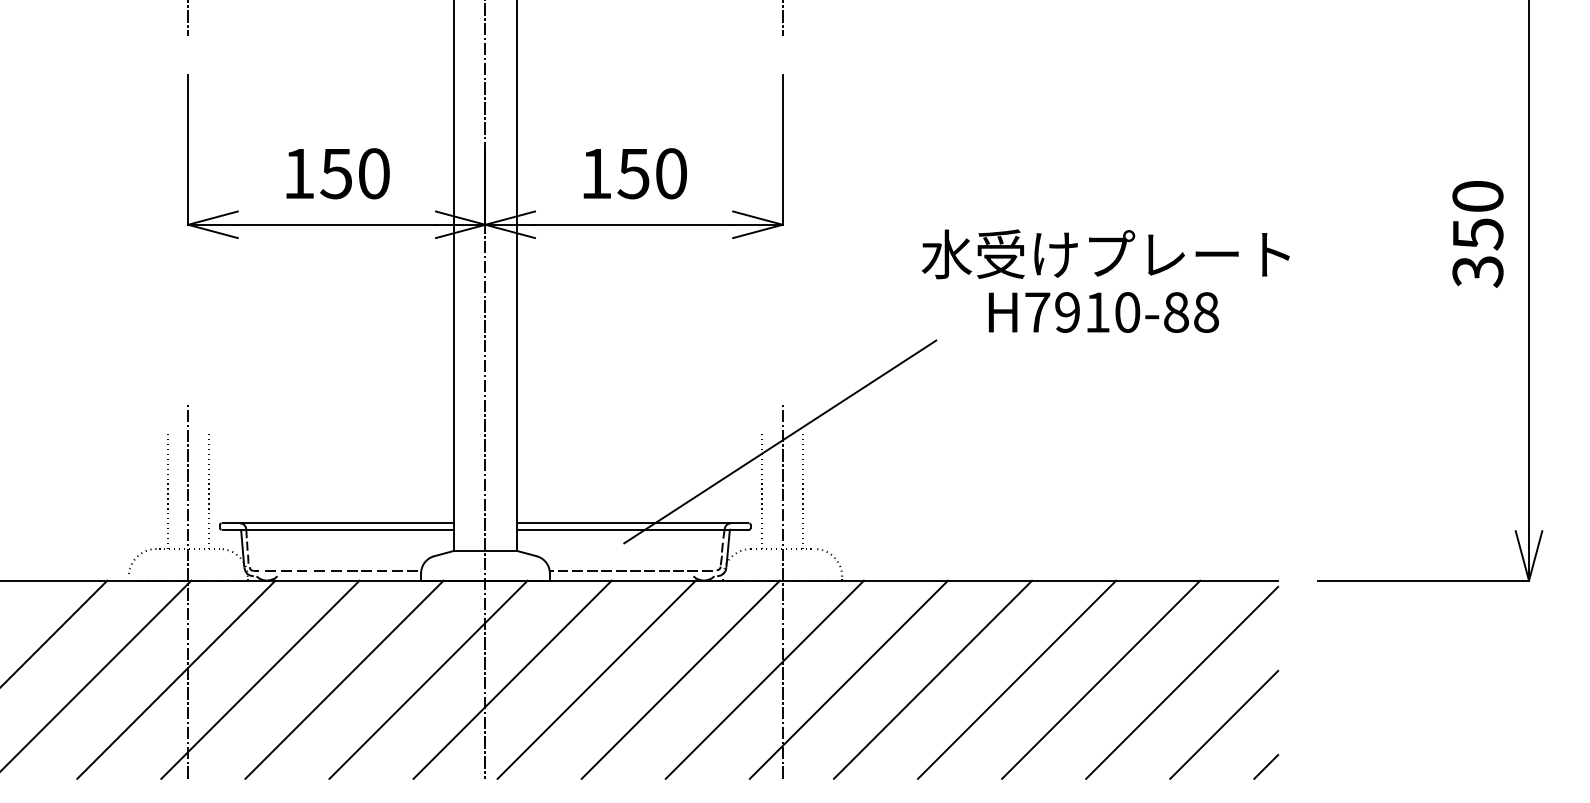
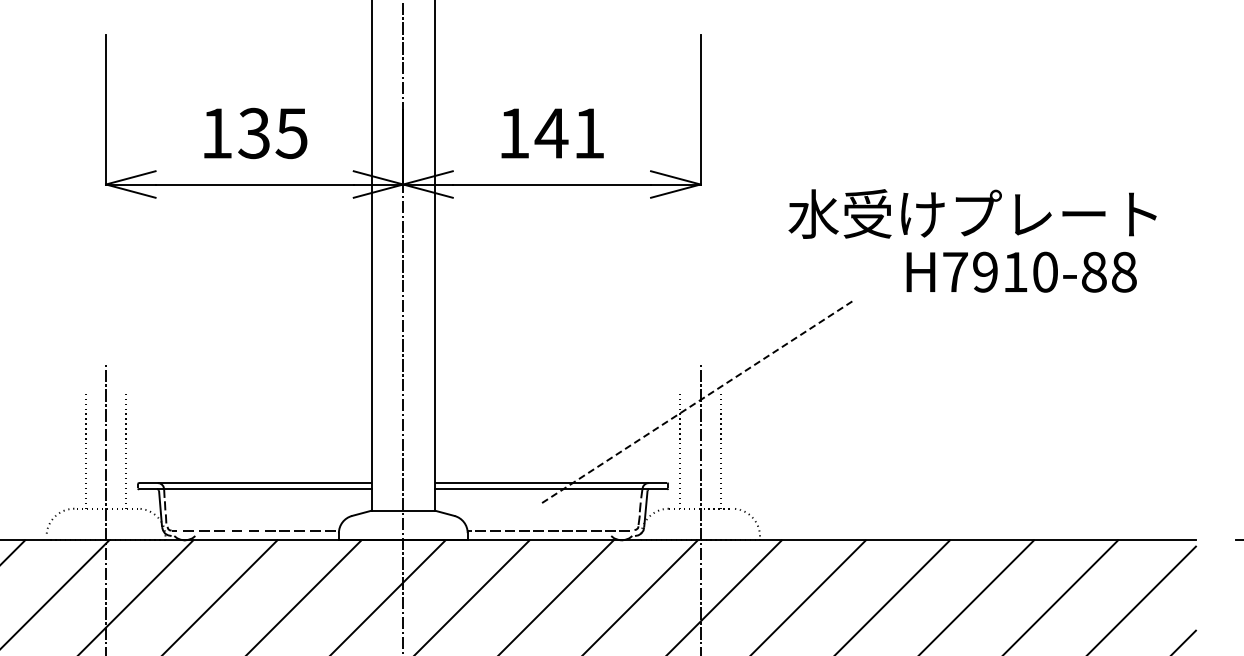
text: (354, 173) -> (272, 133), 150 -> 135
text: (651, 173) -> (569, 133), 150 -> 141
text: (1105, 254) -> (972, 214), moved
line: (780, 441) -> (698, 401), solid -> dashed

